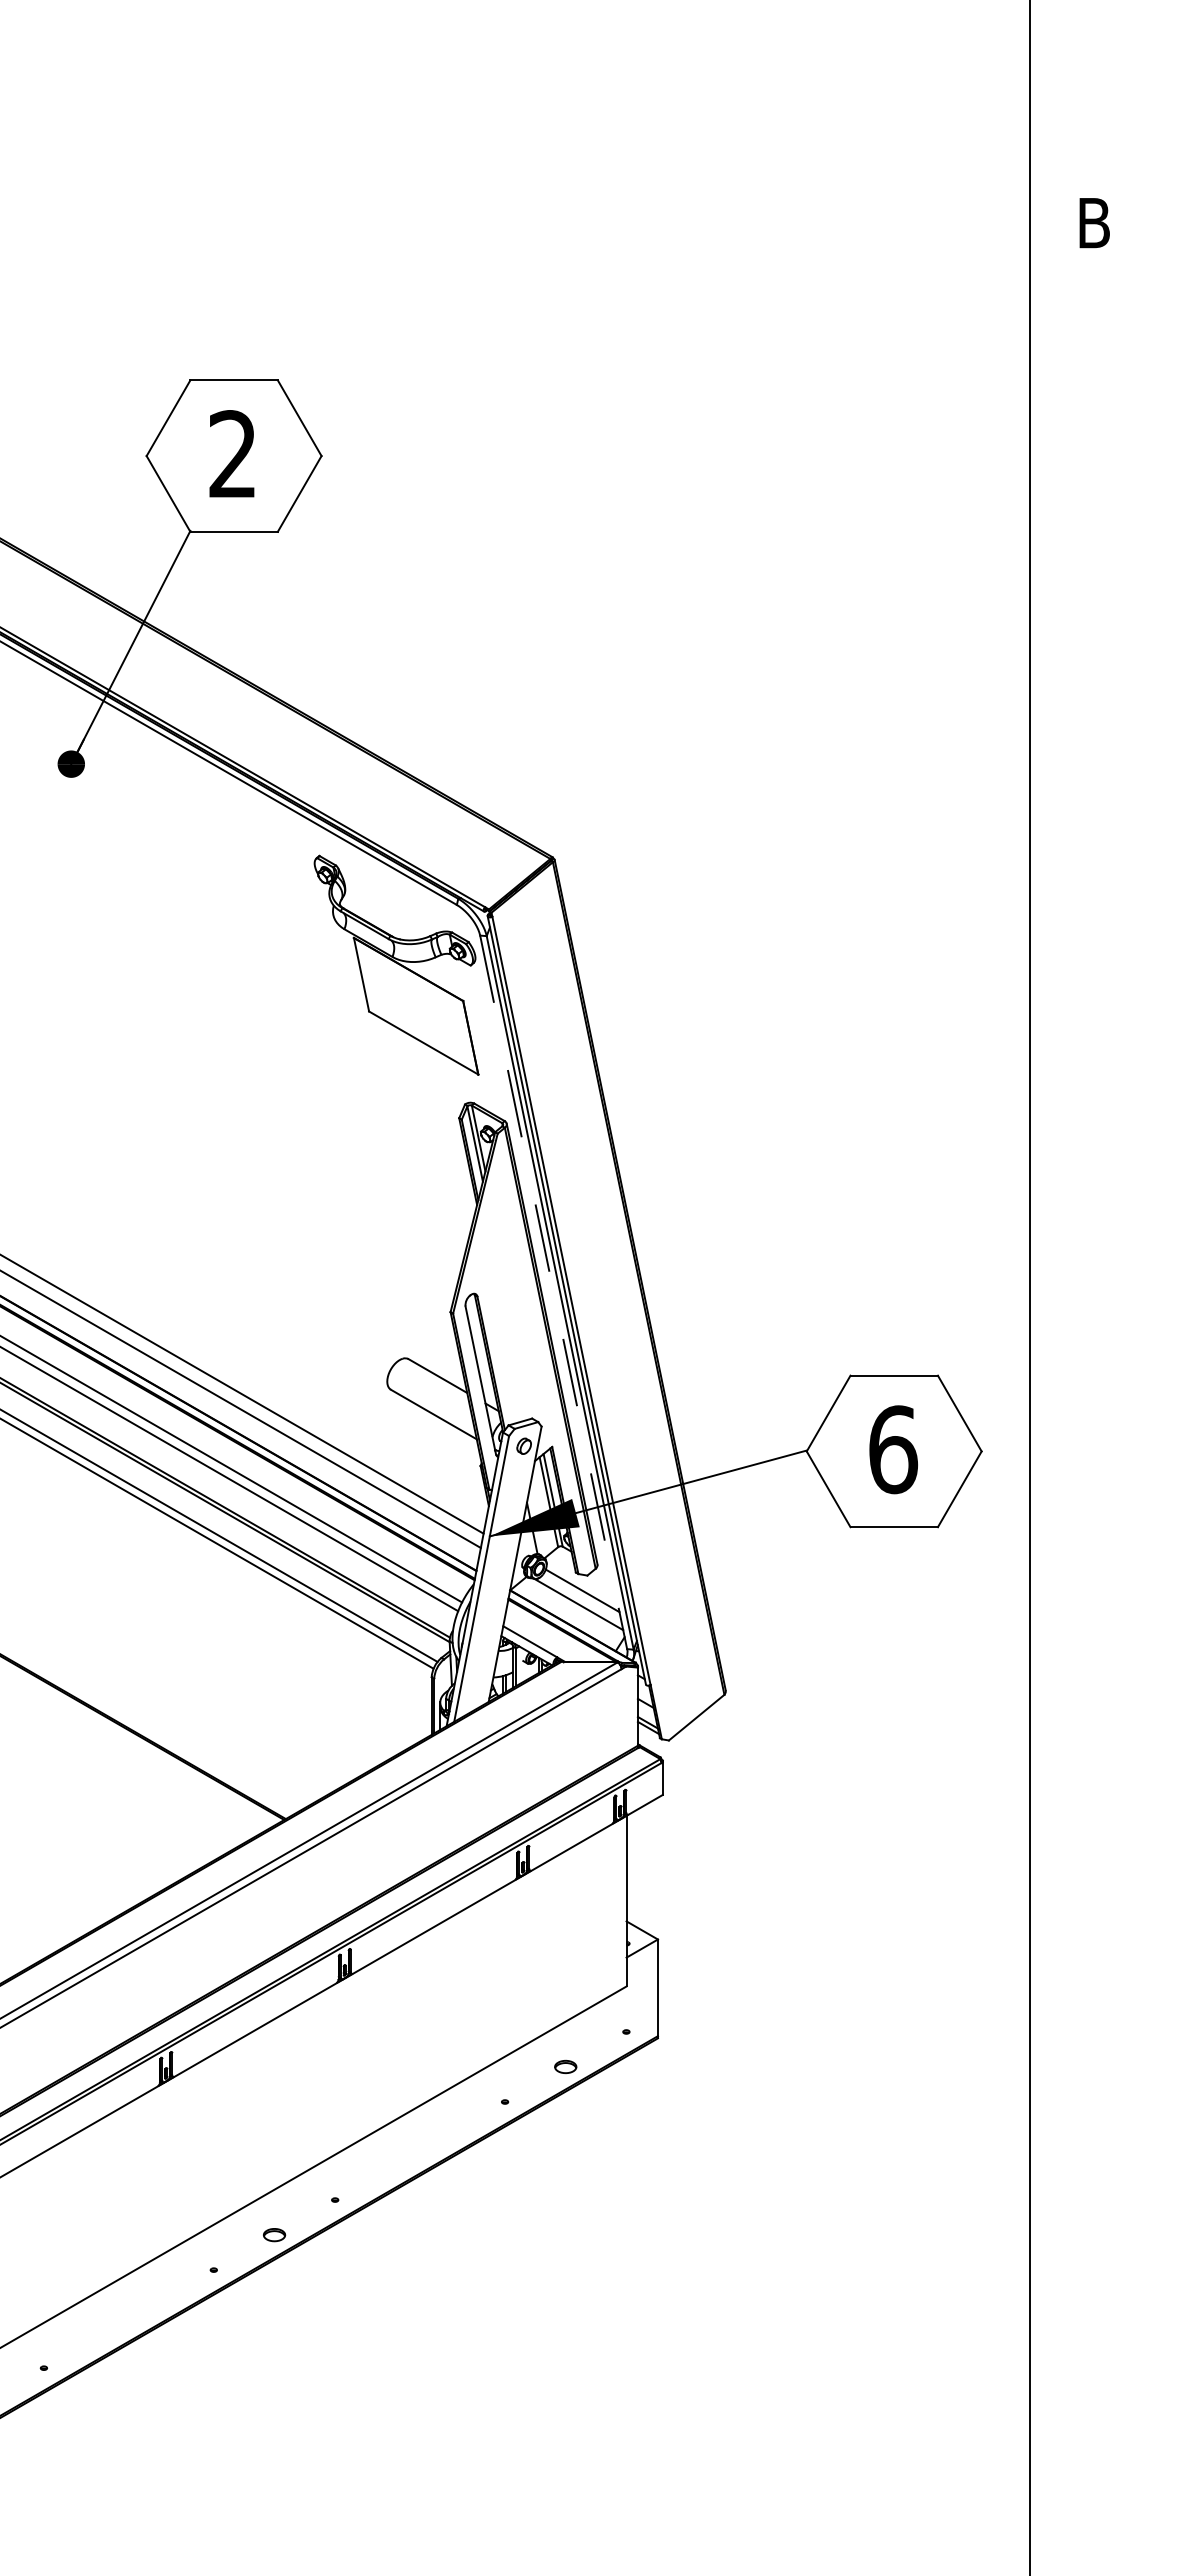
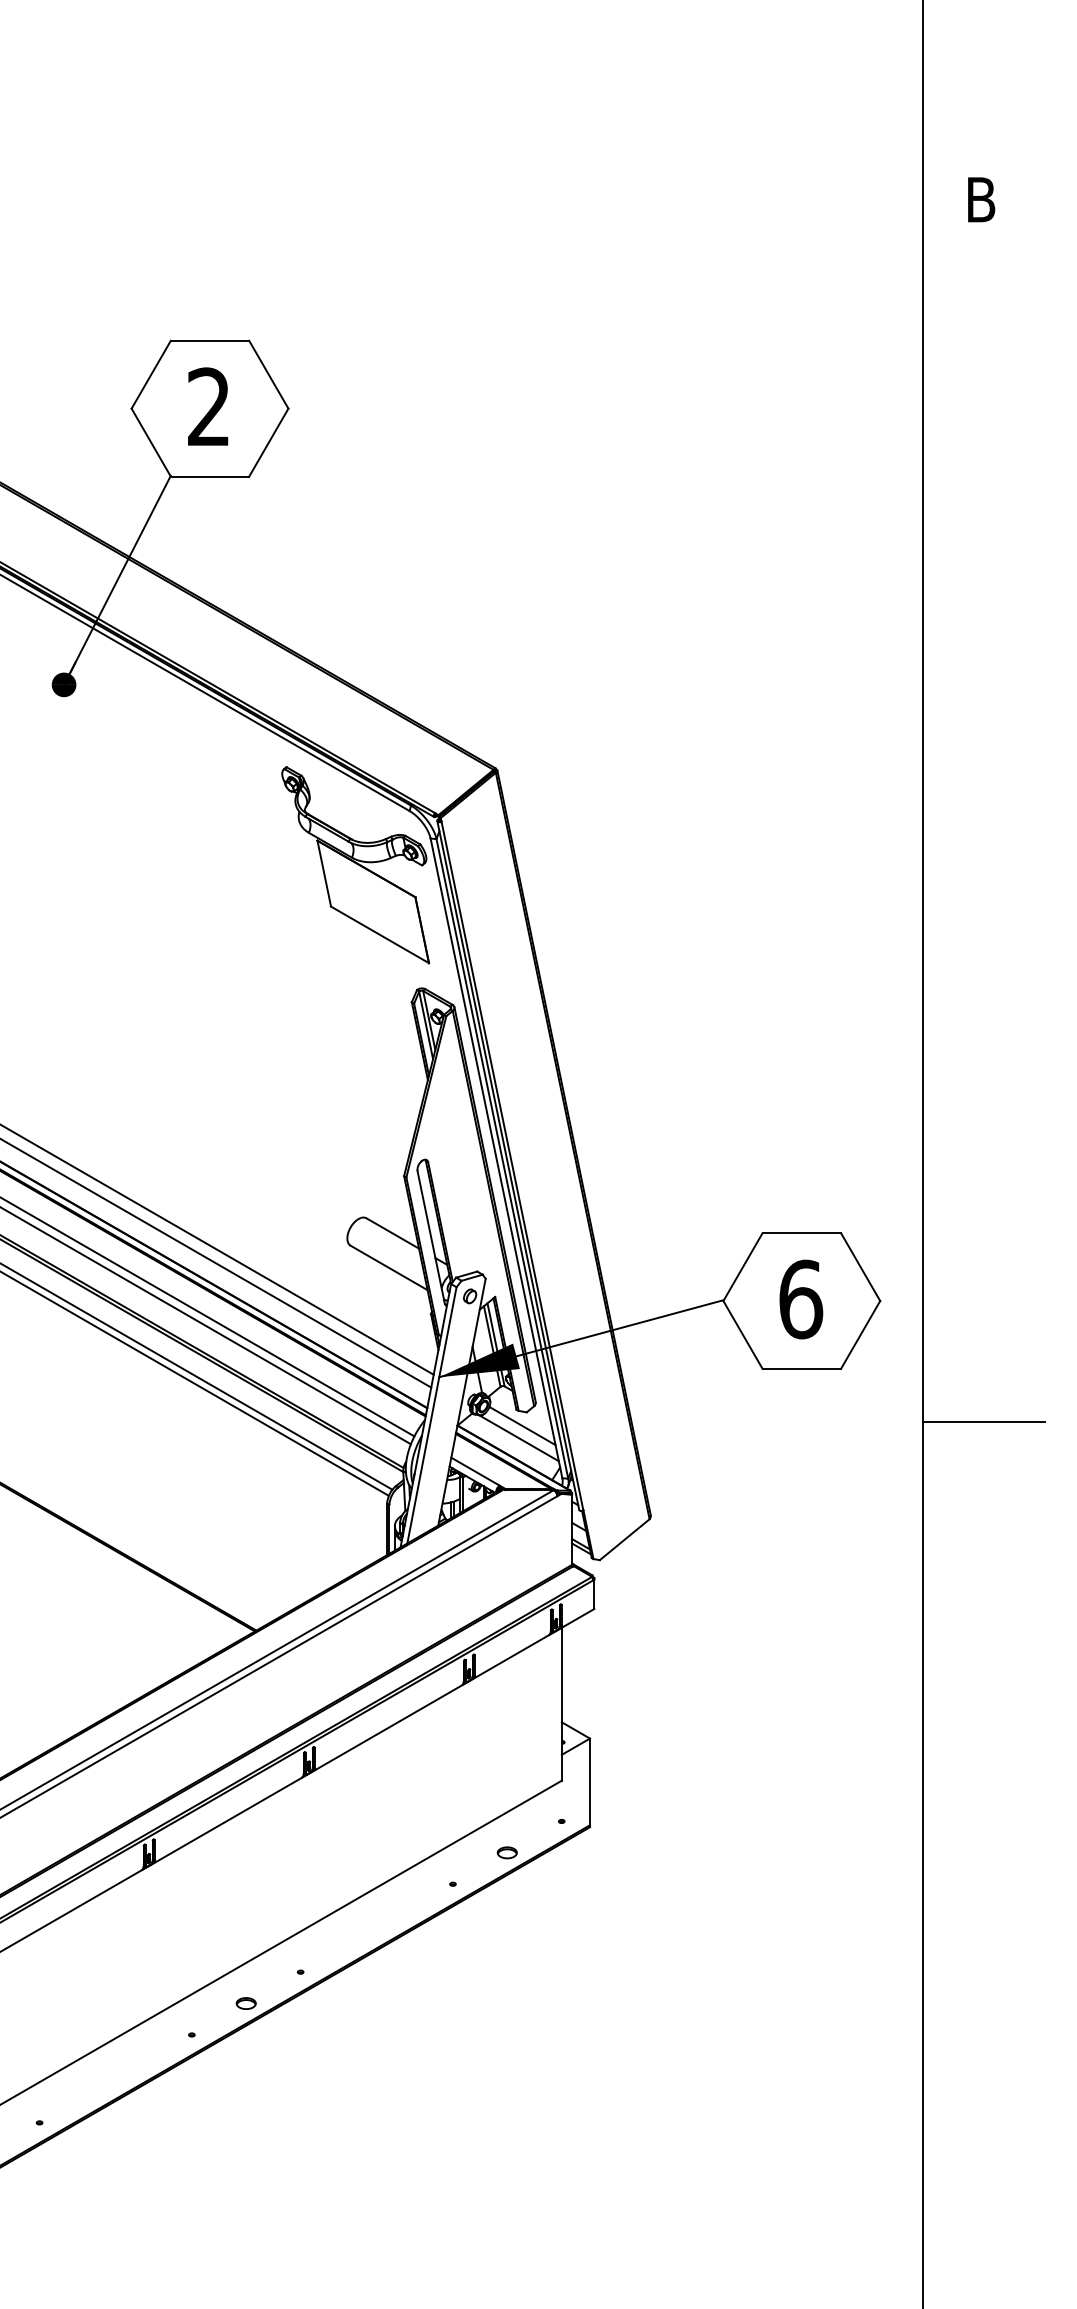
line: (553, 1292) -> (496, 1158), dashed -> solid
line: (1097, 1586) -> (984, 1422), added

